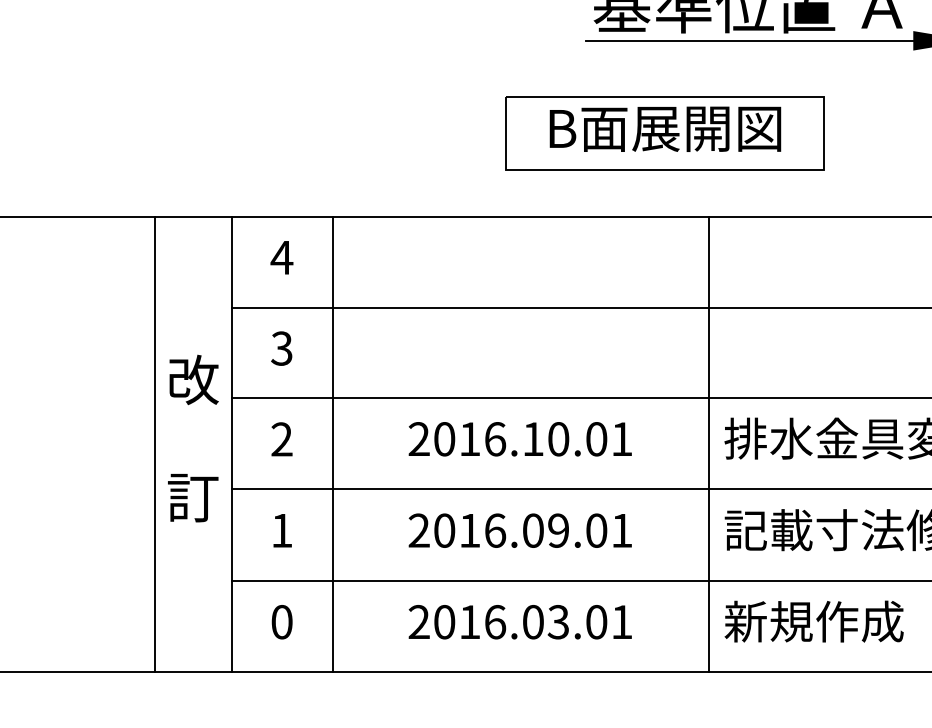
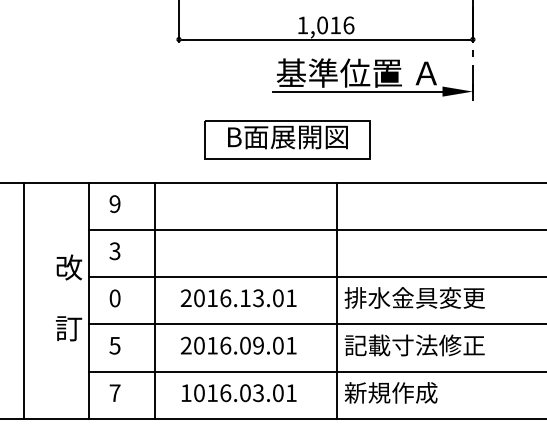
part: (664, 133) -> (287, 139), moved
text: (280, 258) -> (114, 204), 4 -> 9
text: (280, 439) -> (114, 298), 2 -> 0
text: (558, 439) -> (258, 298), 2016.10.01 -> 2016.13.01
line: (155, 443) -> (24, 300), moved
line: (332, 443) -> (155, 300), moved
text: (280, 530) -> (114, 345), 1 -> 5
text: (417, 620) -> (185, 392), 2016.03.01 -> 1016.03.01
text: (280, 622) -> (114, 393), 0 -> 7

